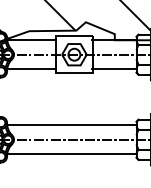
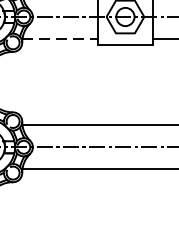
line: (31, 69) -> (59, 39), solid -> dashed

